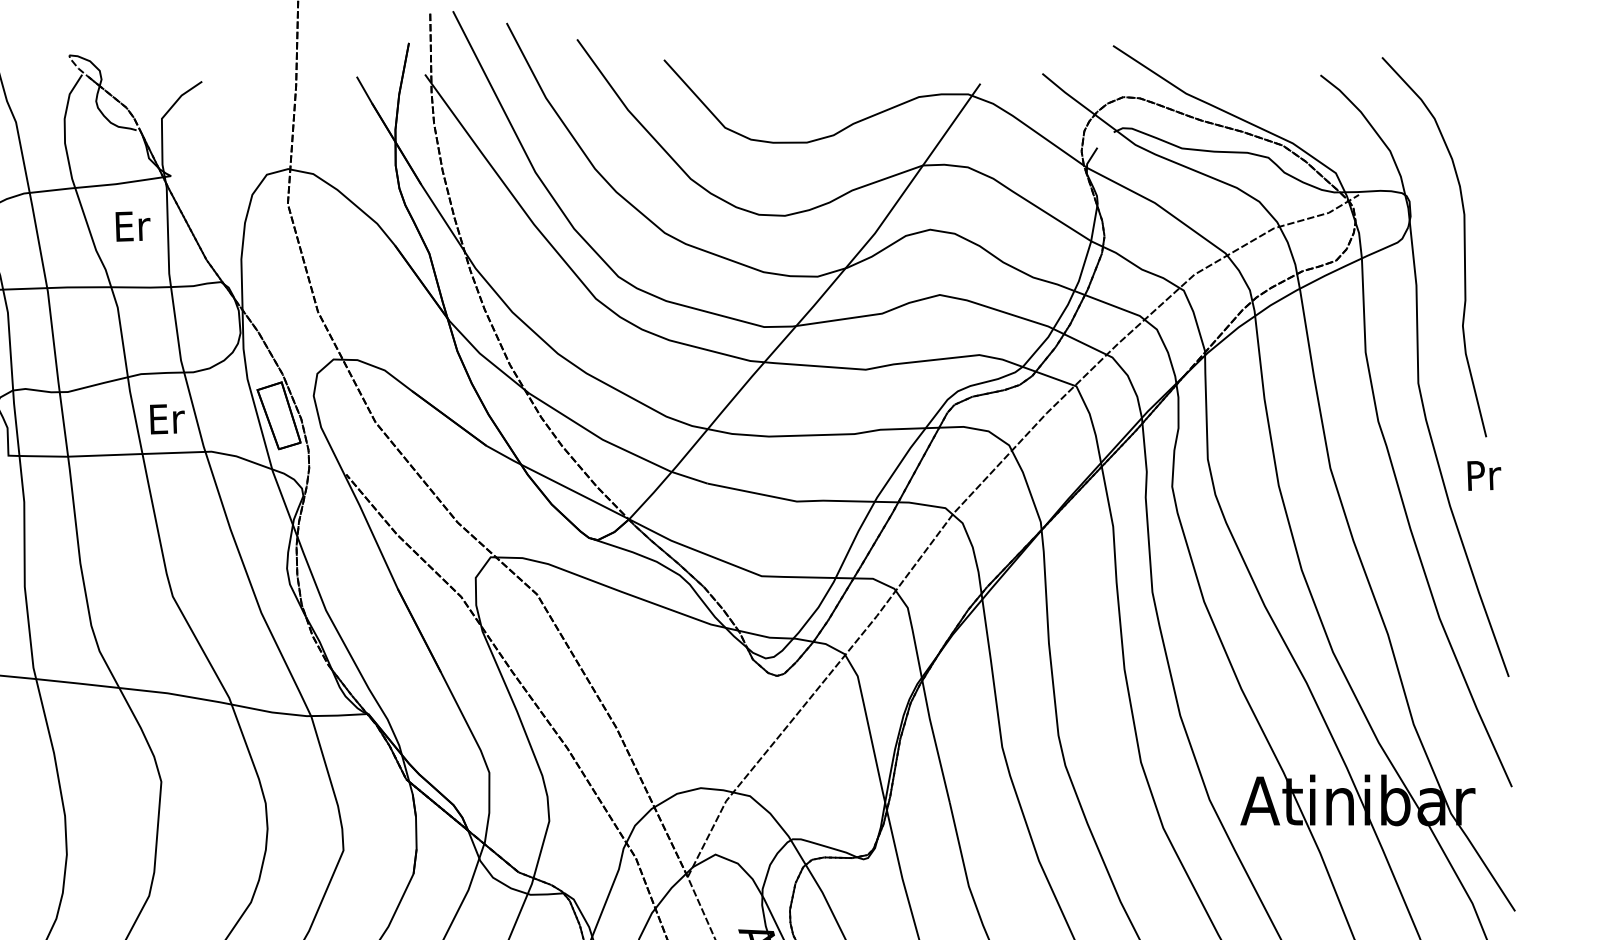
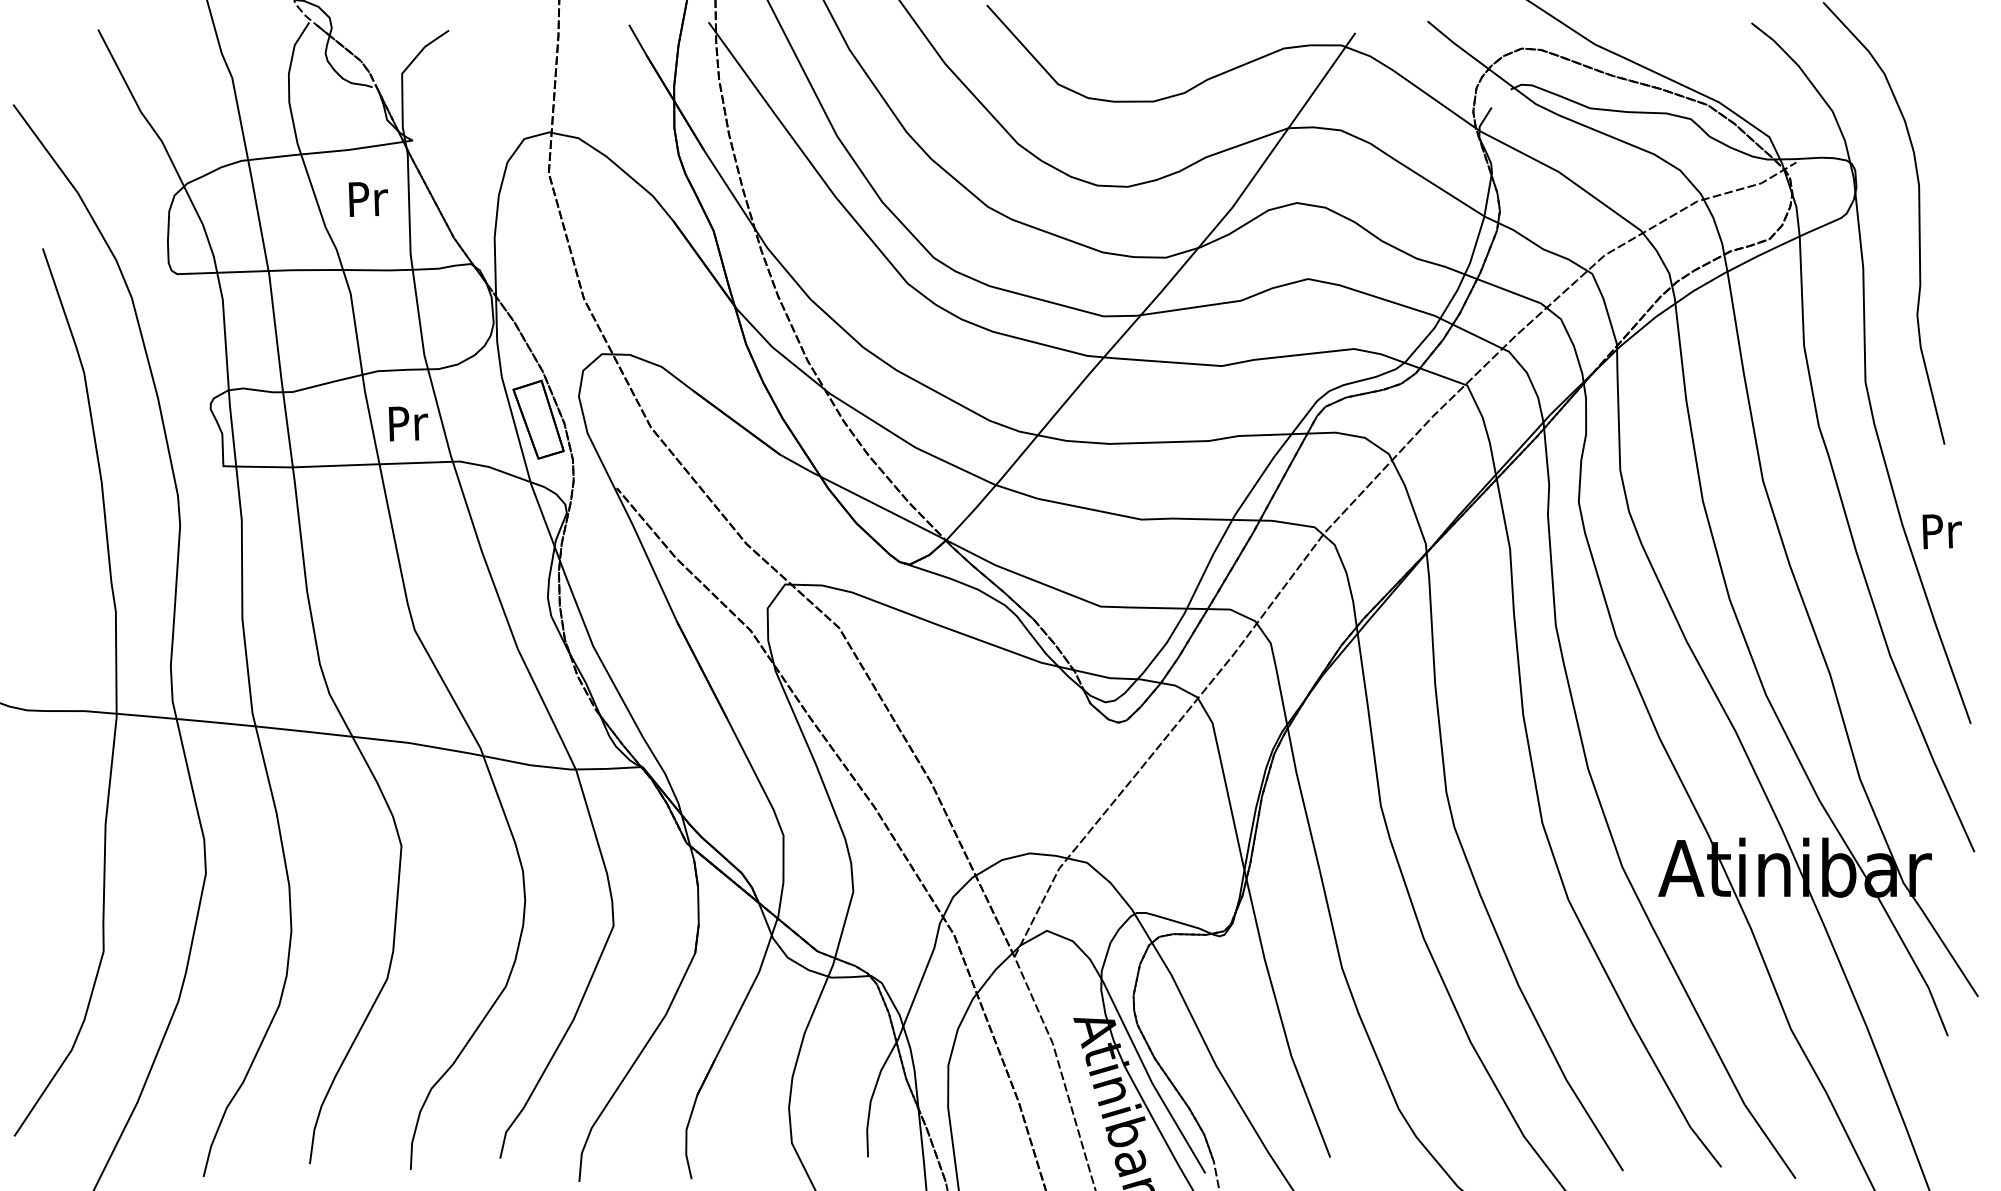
text: (133, 226) -> (368, 199), Er -> Pr
text: (167, 419) -> (408, 423), Er -> Pr
text: (1483, 475) -> (1941, 531), moved

